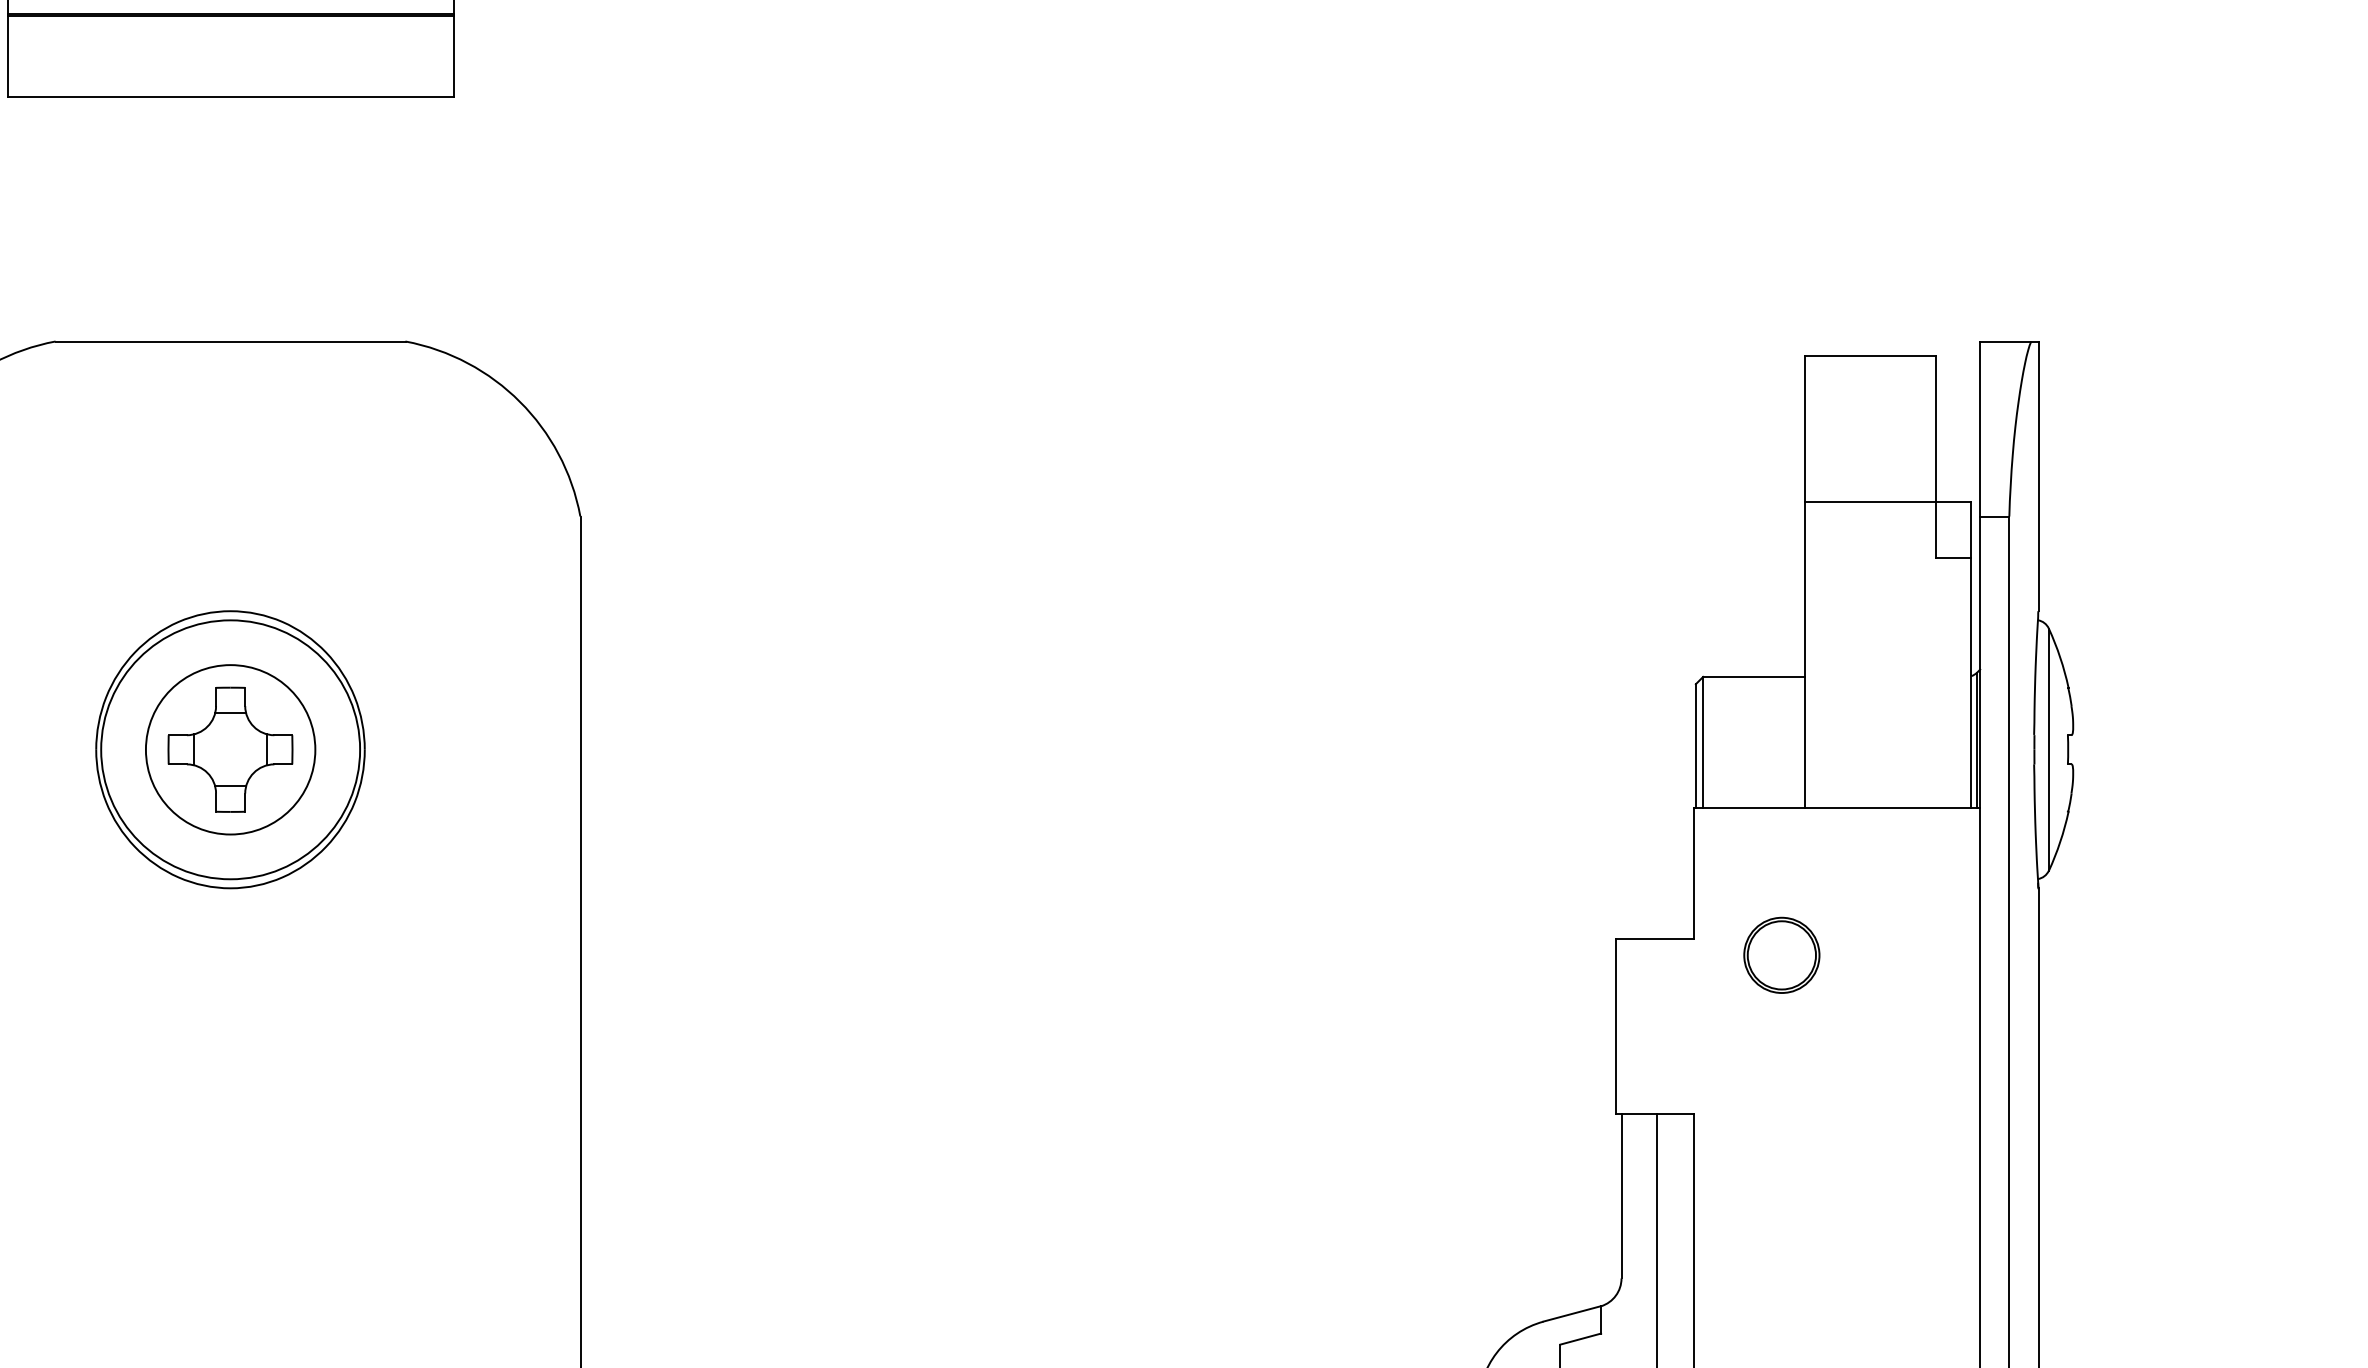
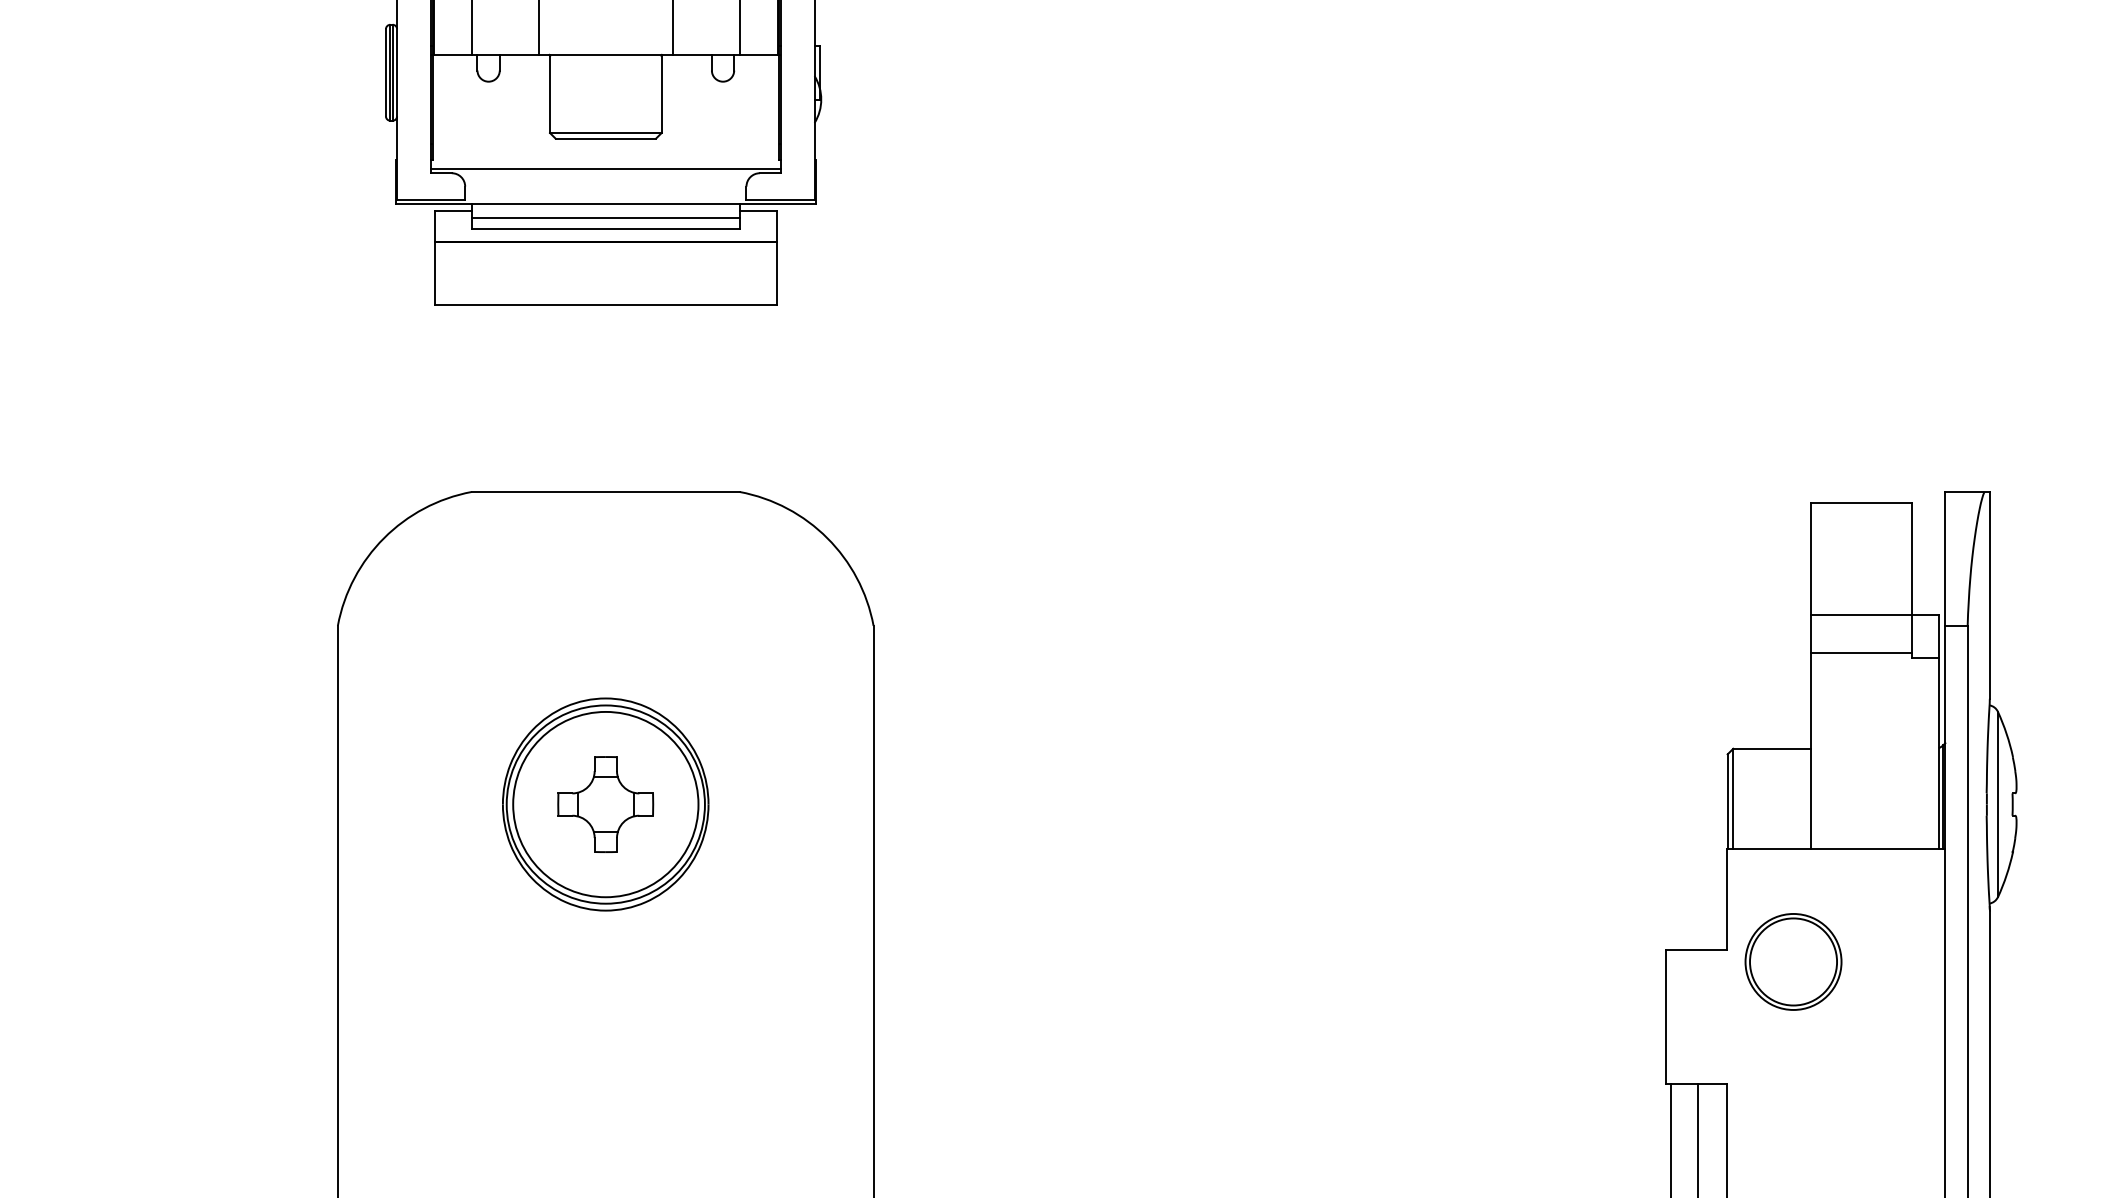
line: (1870, 551) -> (1861, 652), added
circle: (230, 749) -> (605, 804), size x1.43
part: (1781, 954) -> (1793, 961), size x1.67

